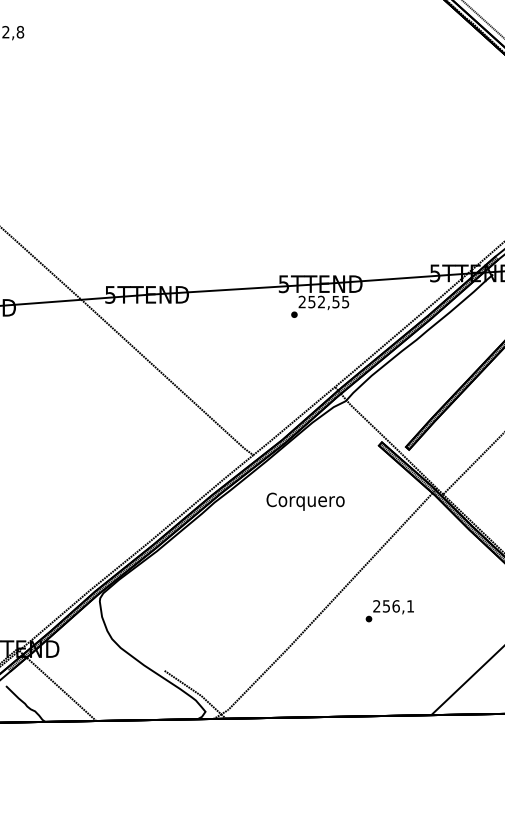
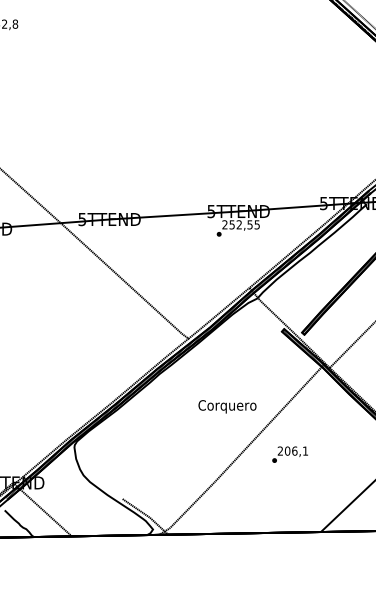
text: (305, 501) -> (227, 406), moved
text: (386, 606) -> (287, 451), 256,1 -> 206,1

